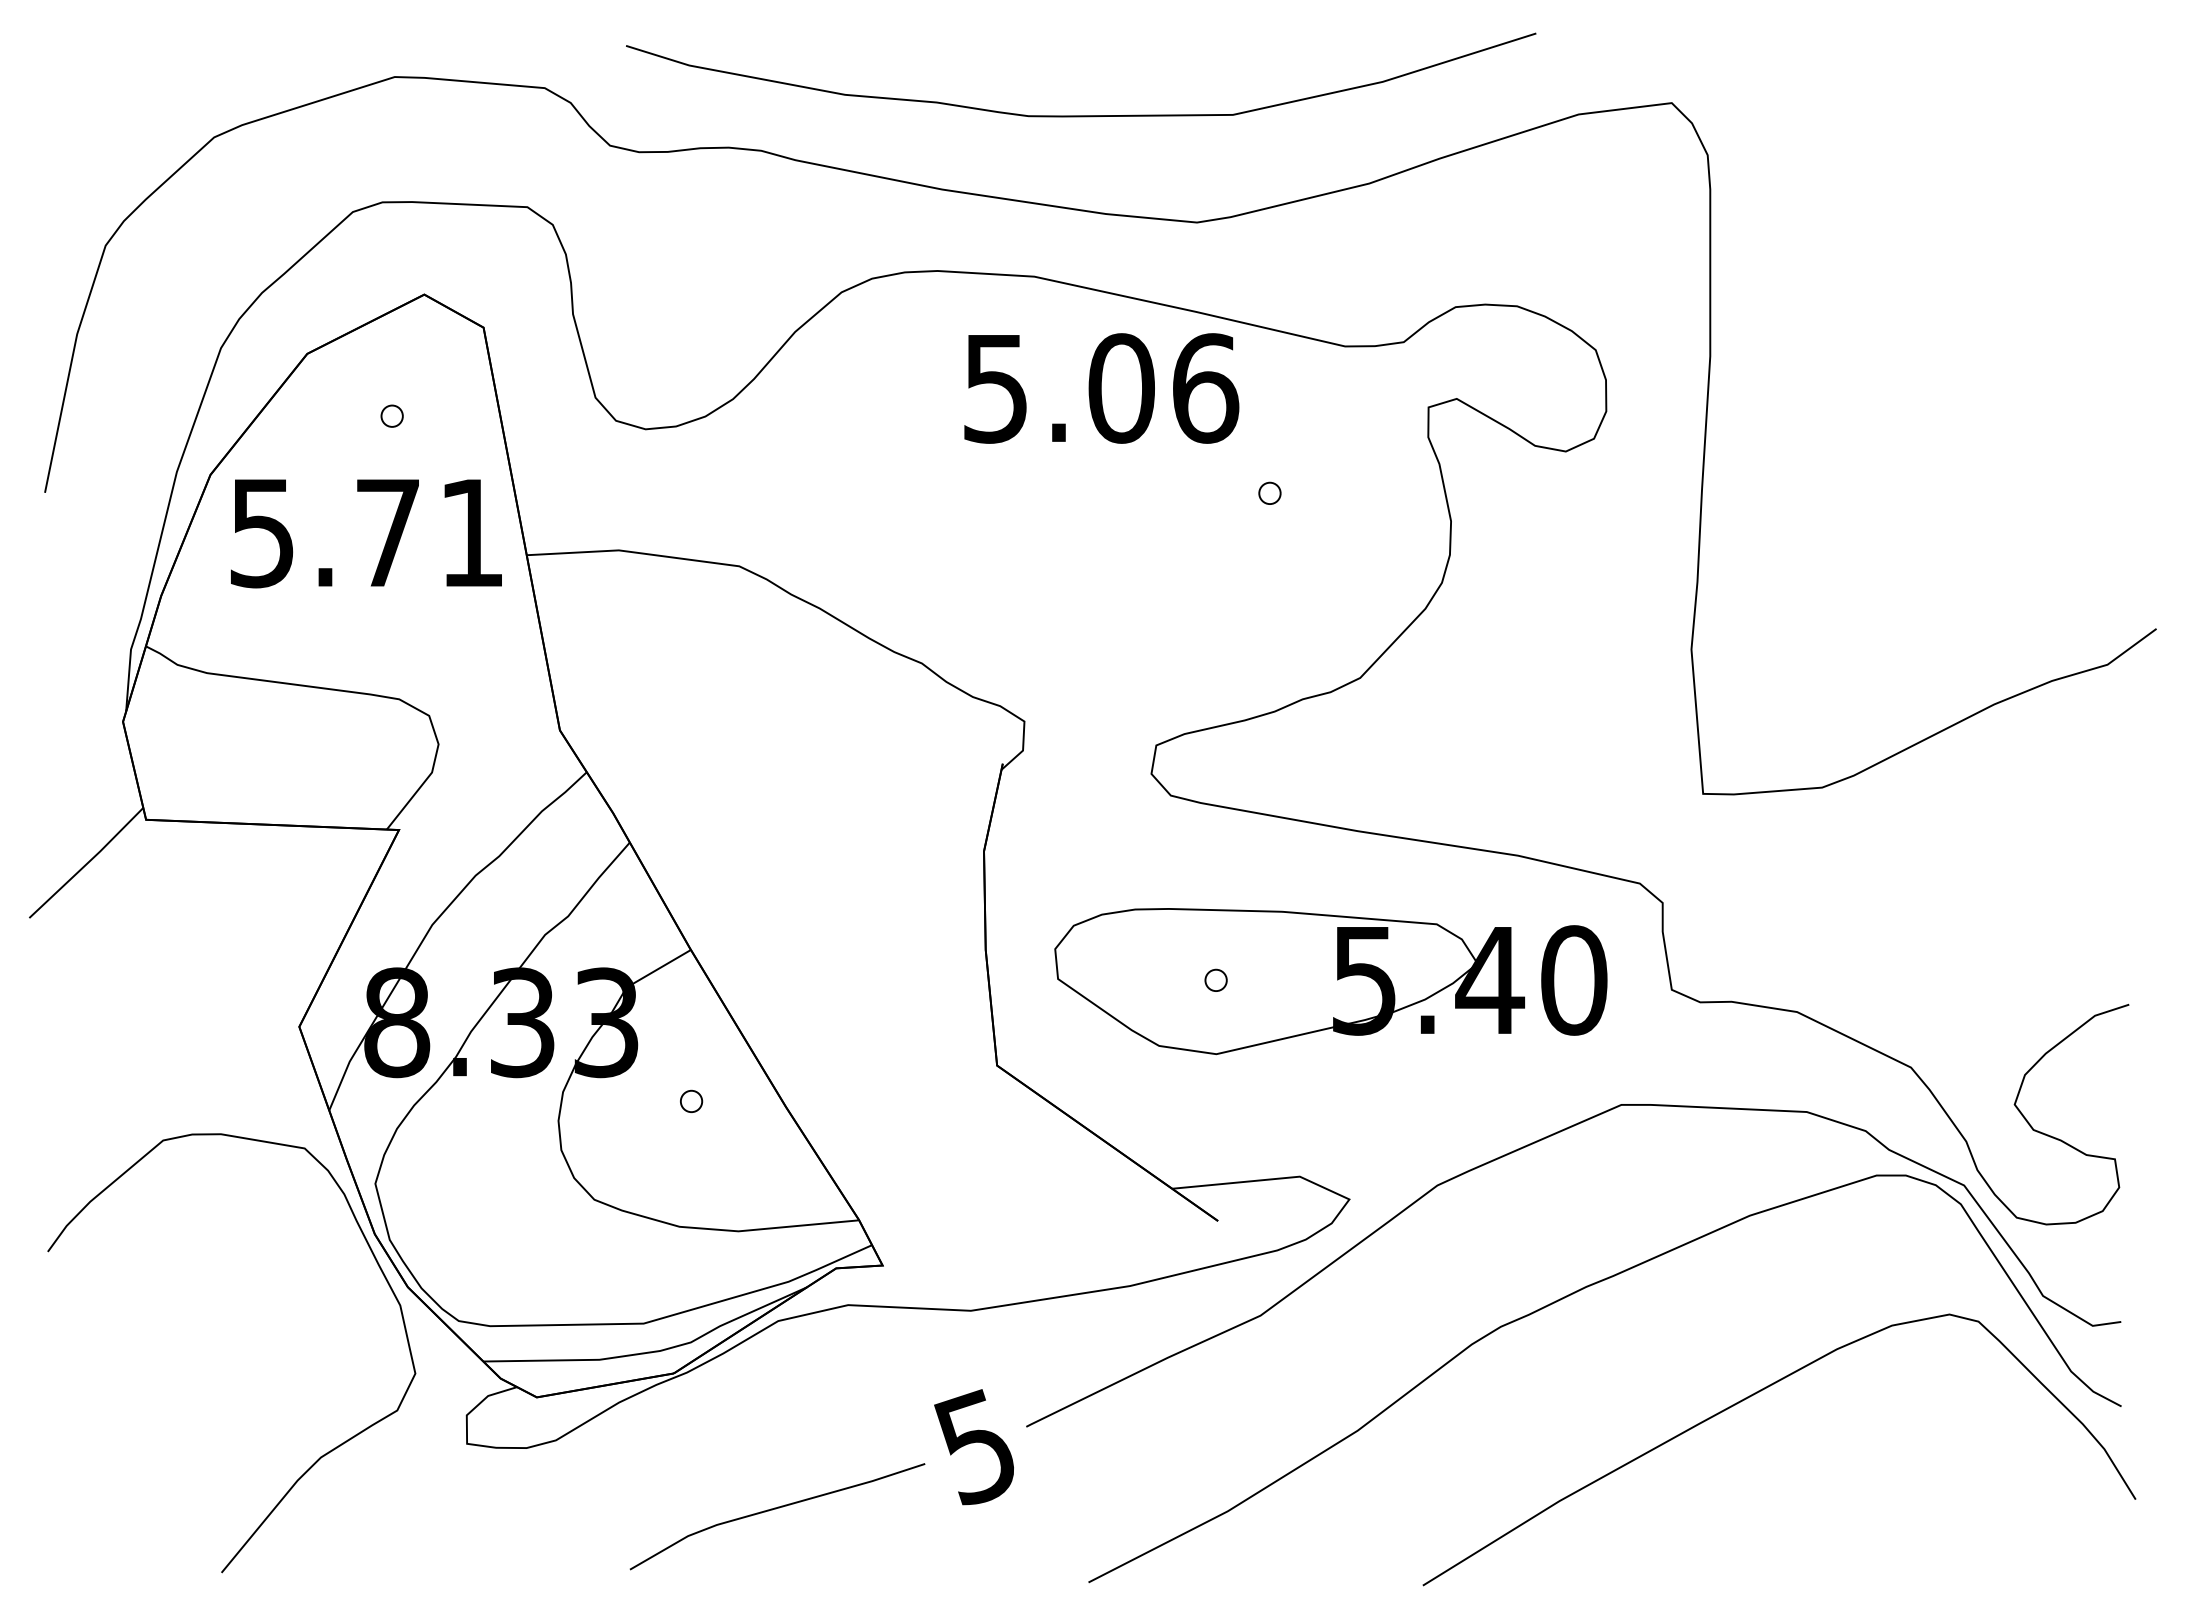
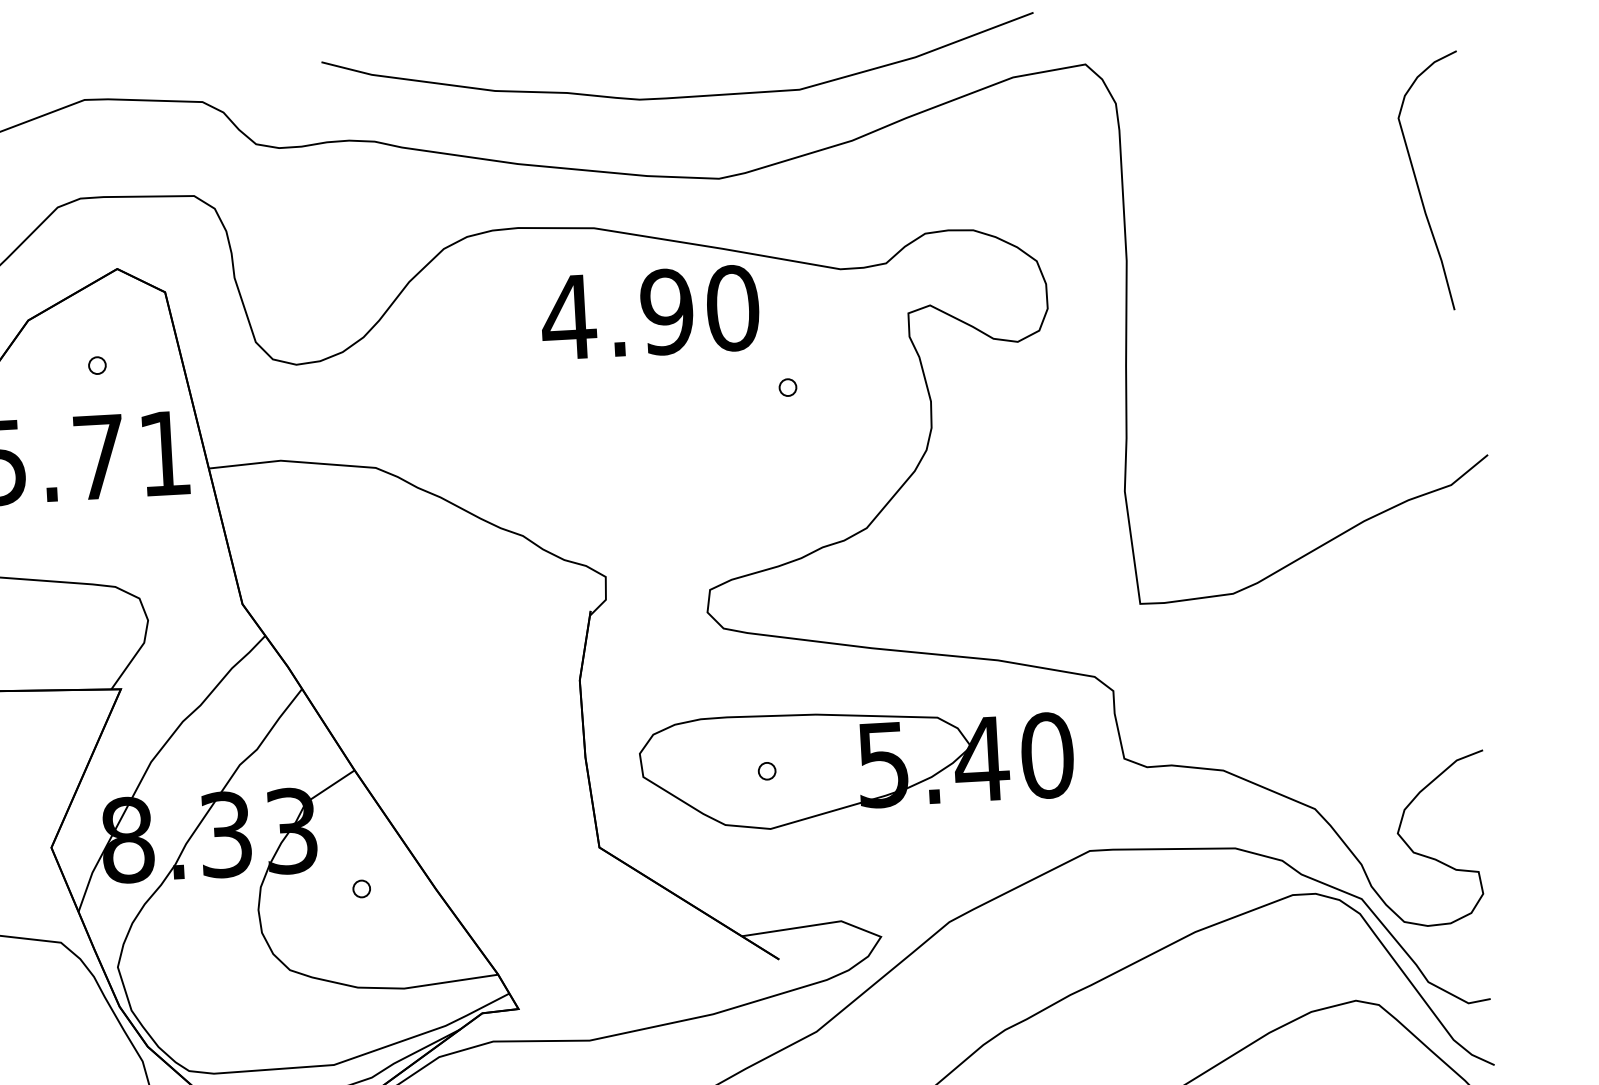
curve: (1081, 115) -> (681, 96), moved
curve: (2087, 281) -> (1418, 185), added
text: (1099, 388) -> (649, 312), 5.06 -> 4.90

